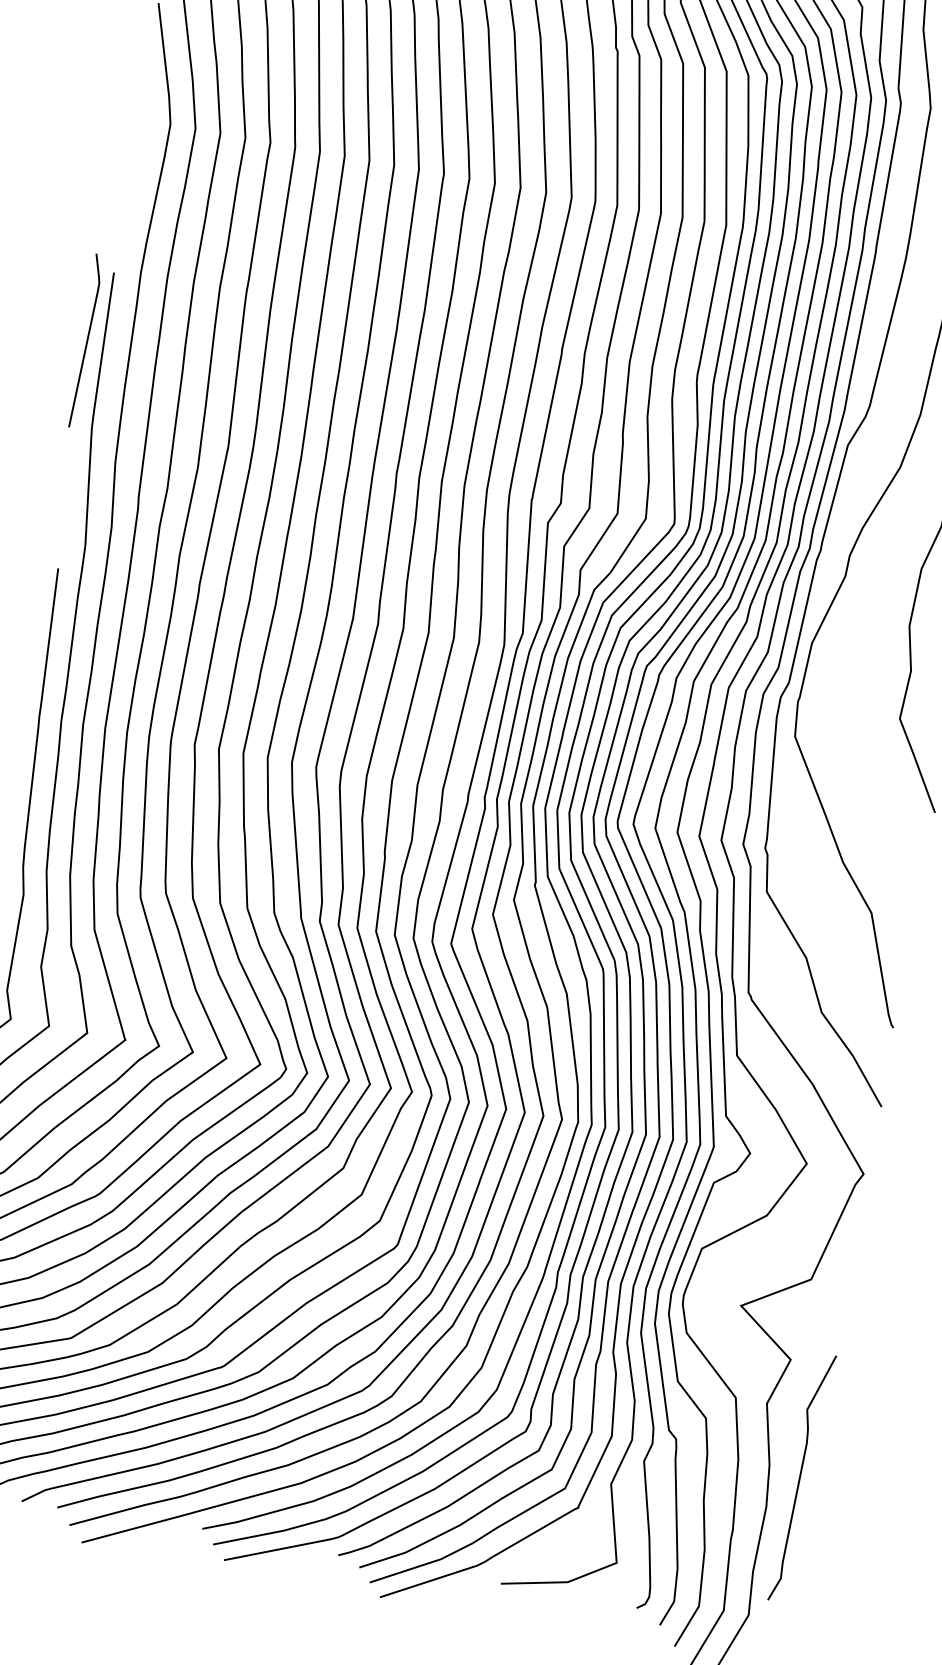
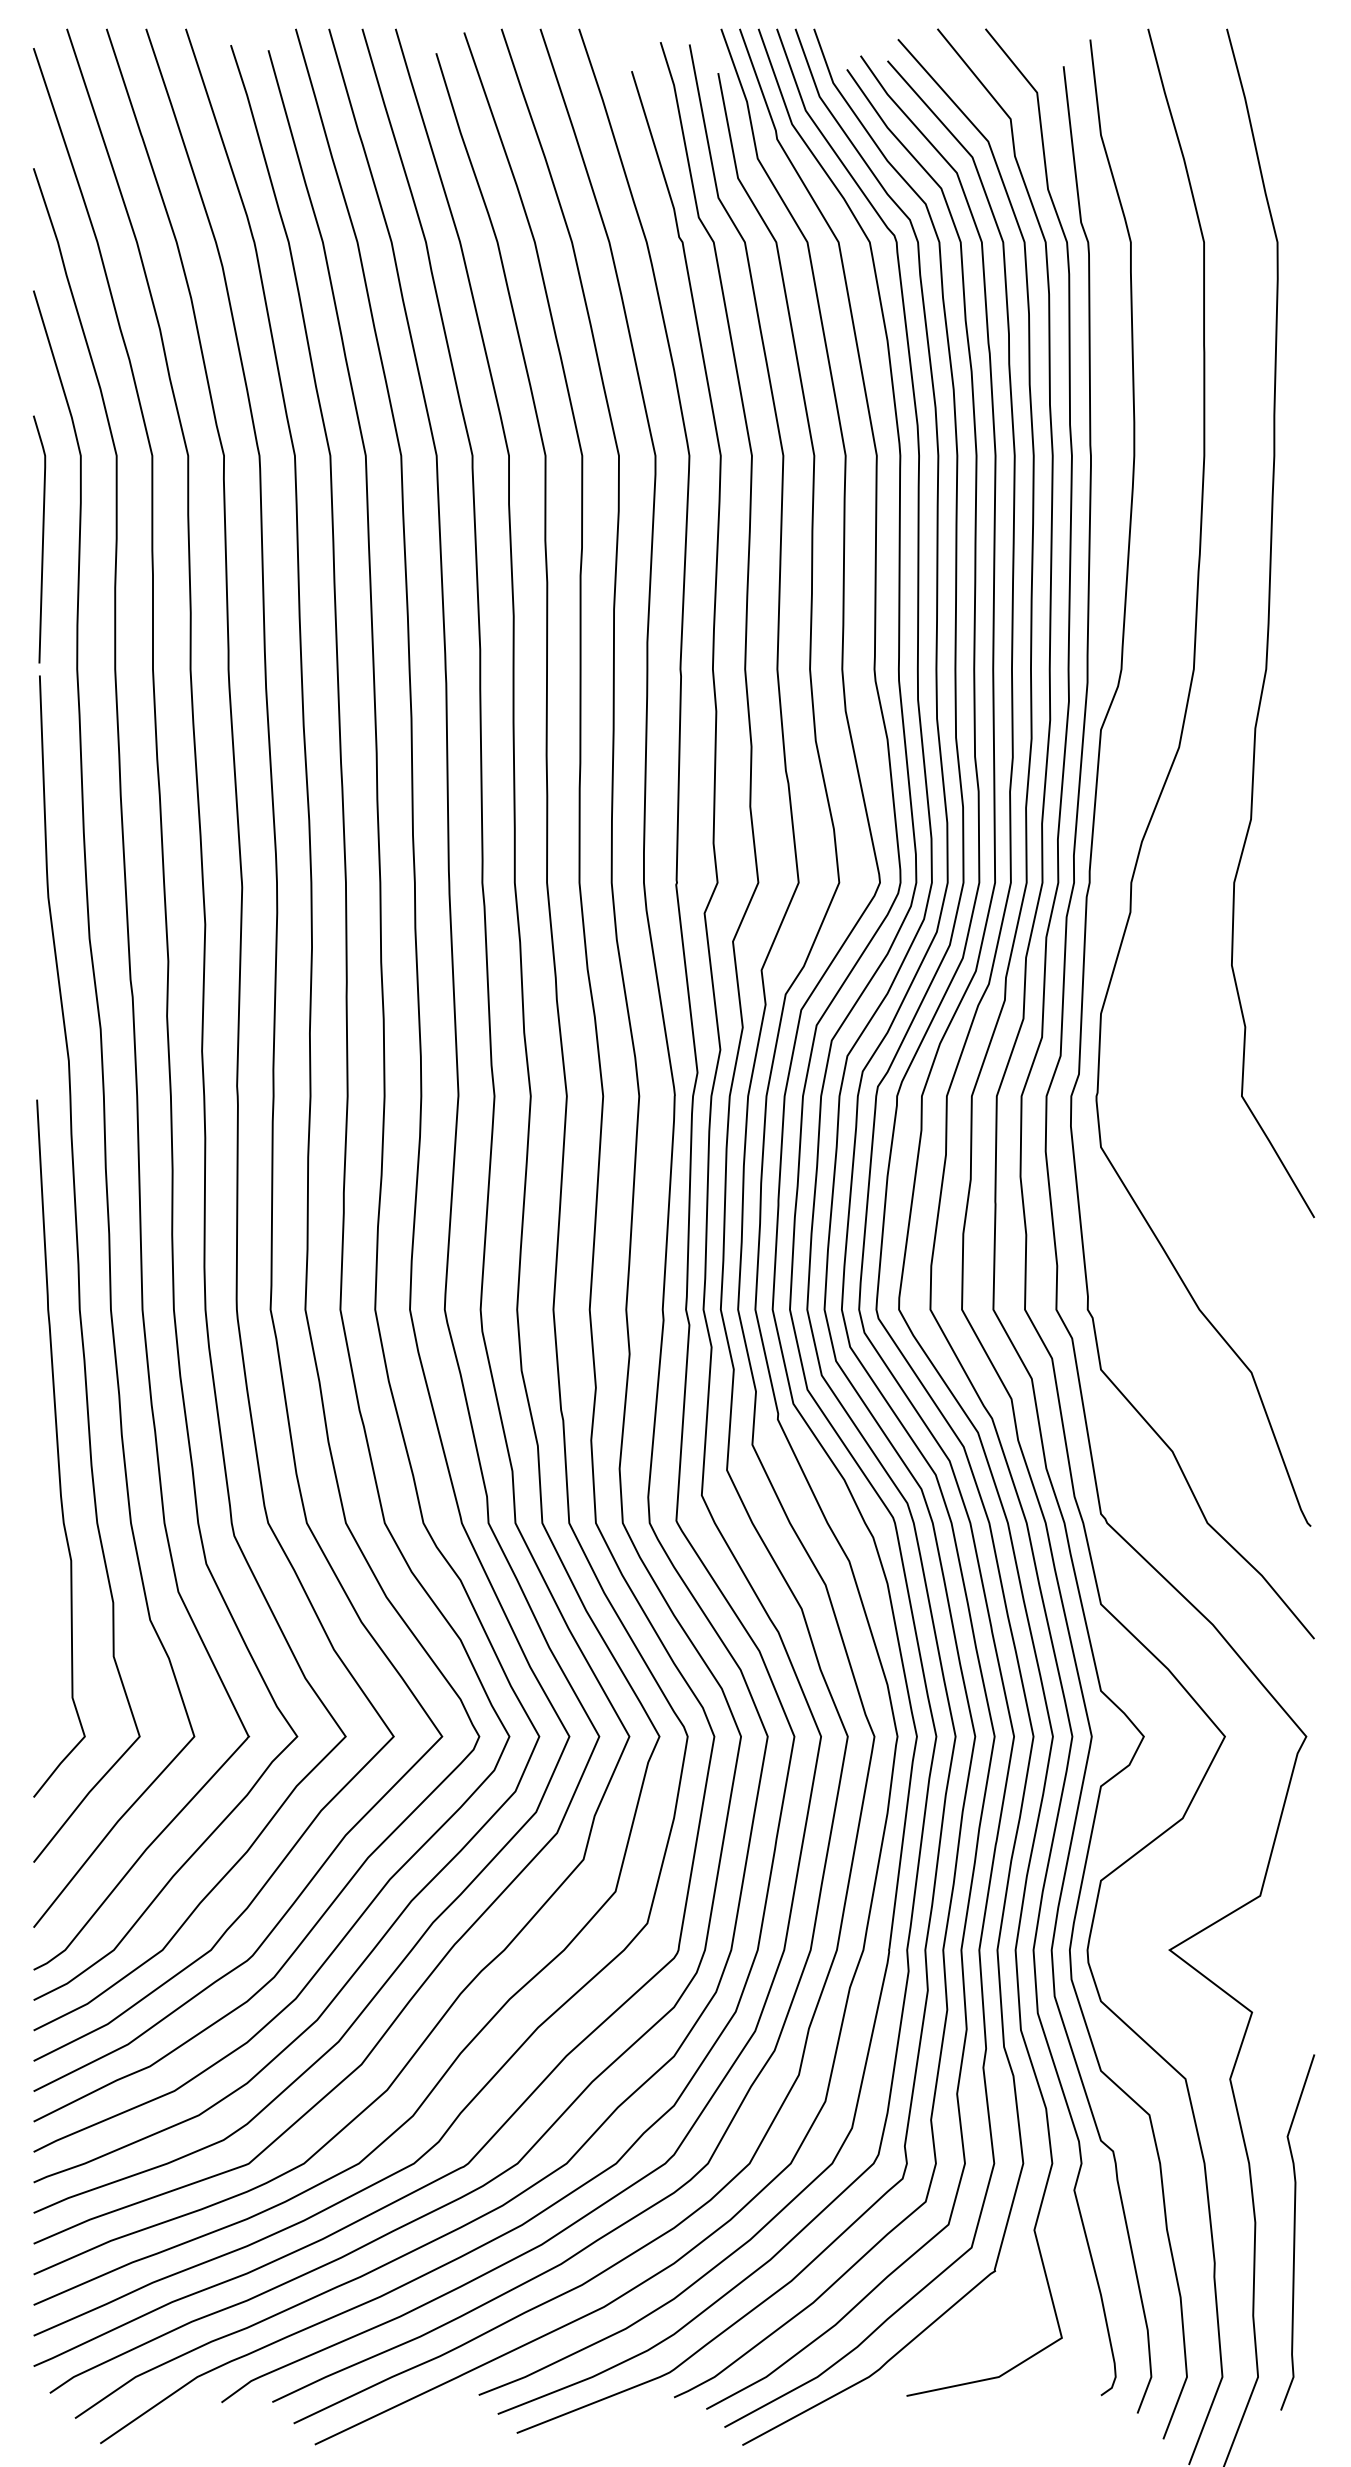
line: (86, 341) -> (42, 539), moved
curve: (800, 1477) -> (1295, 2232), moved

